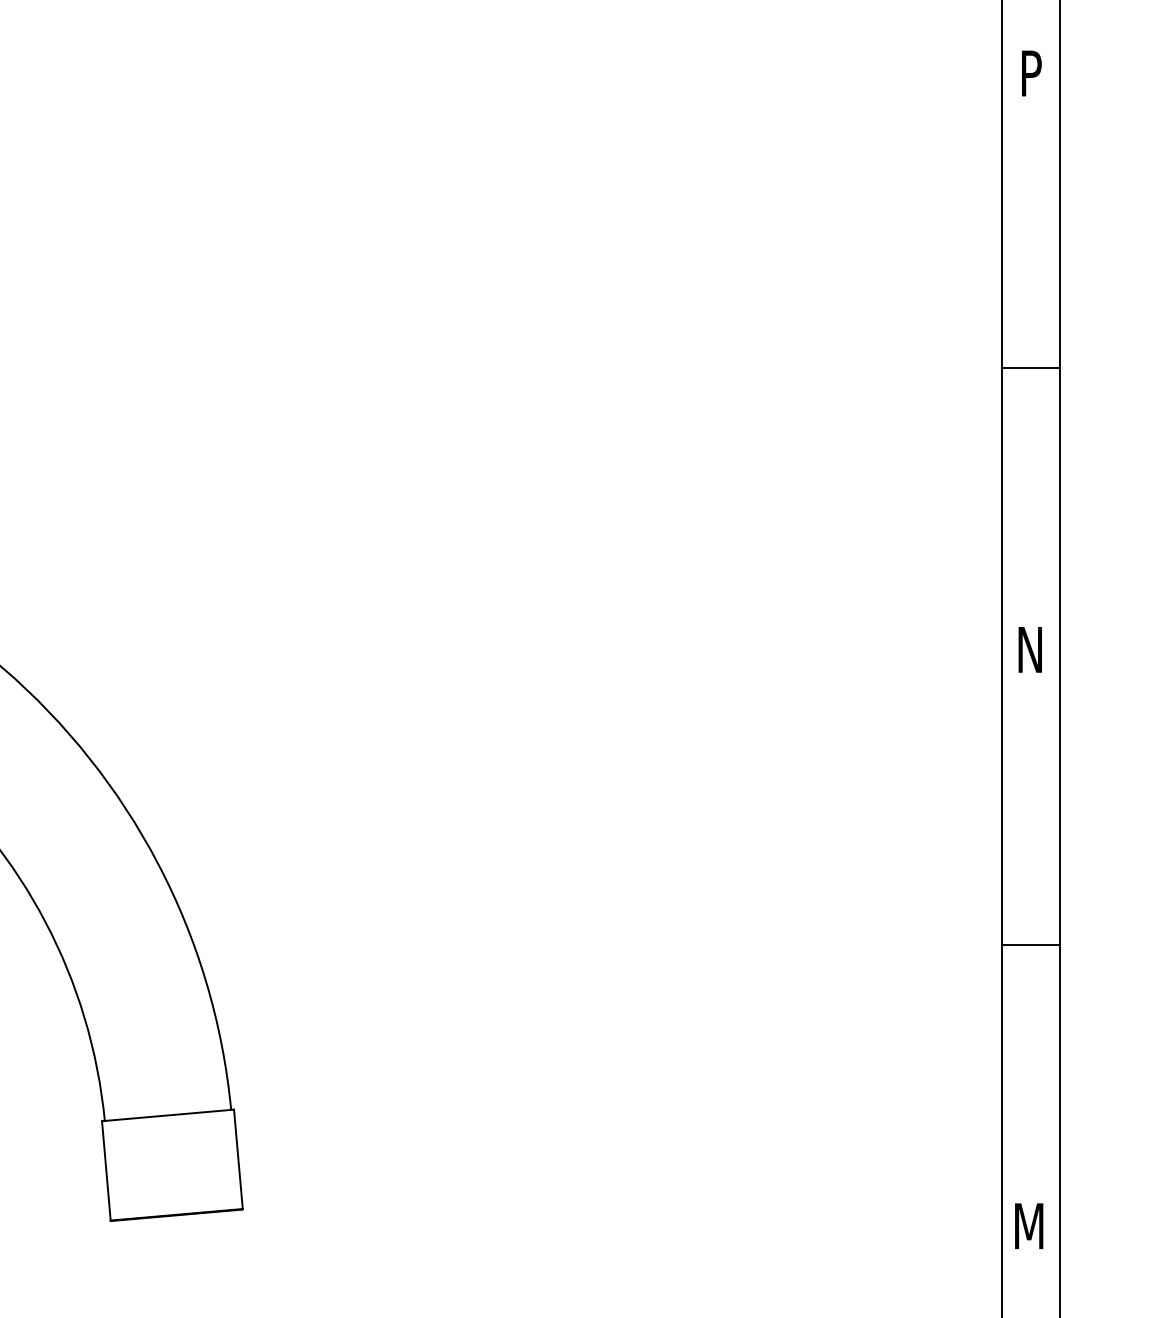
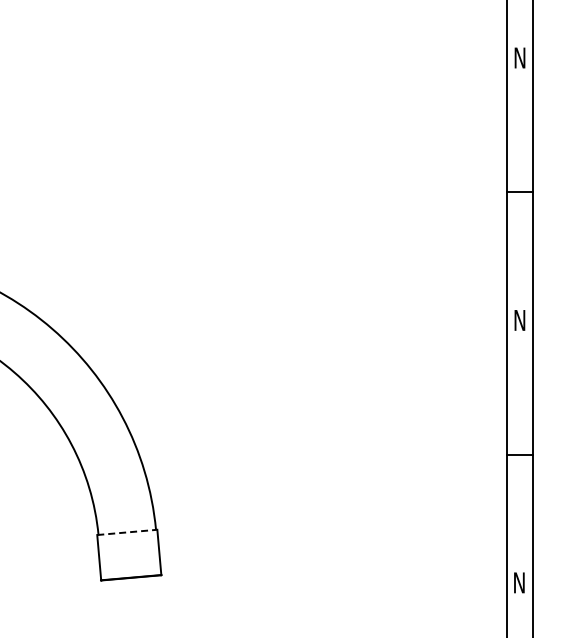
text: (1029, 72) -> (519, 57), P -> N
line: (168, 1115) -> (127, 532), solid -> dashed
text: (1029, 1225) -> (519, 582), M -> N

